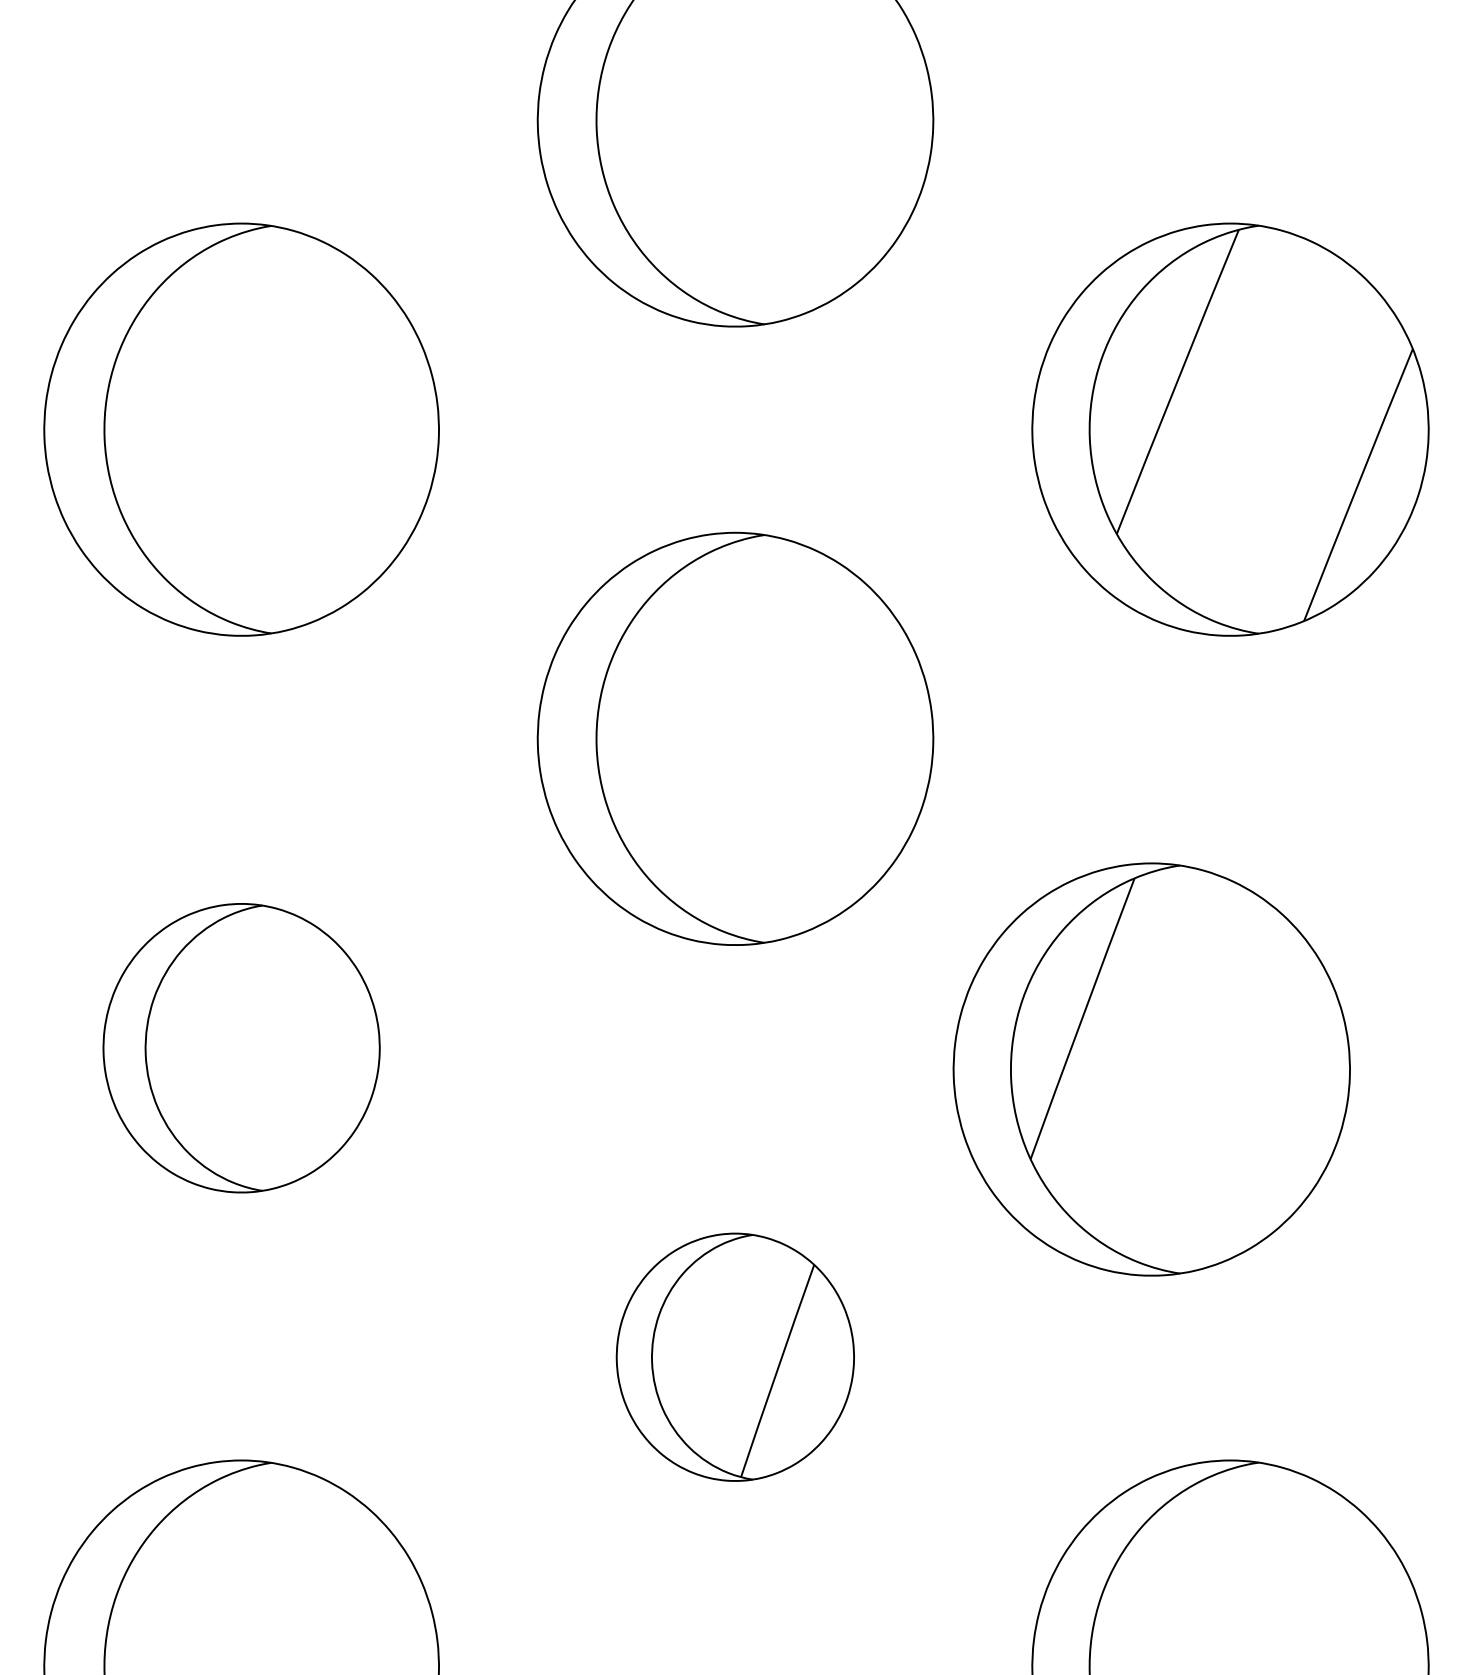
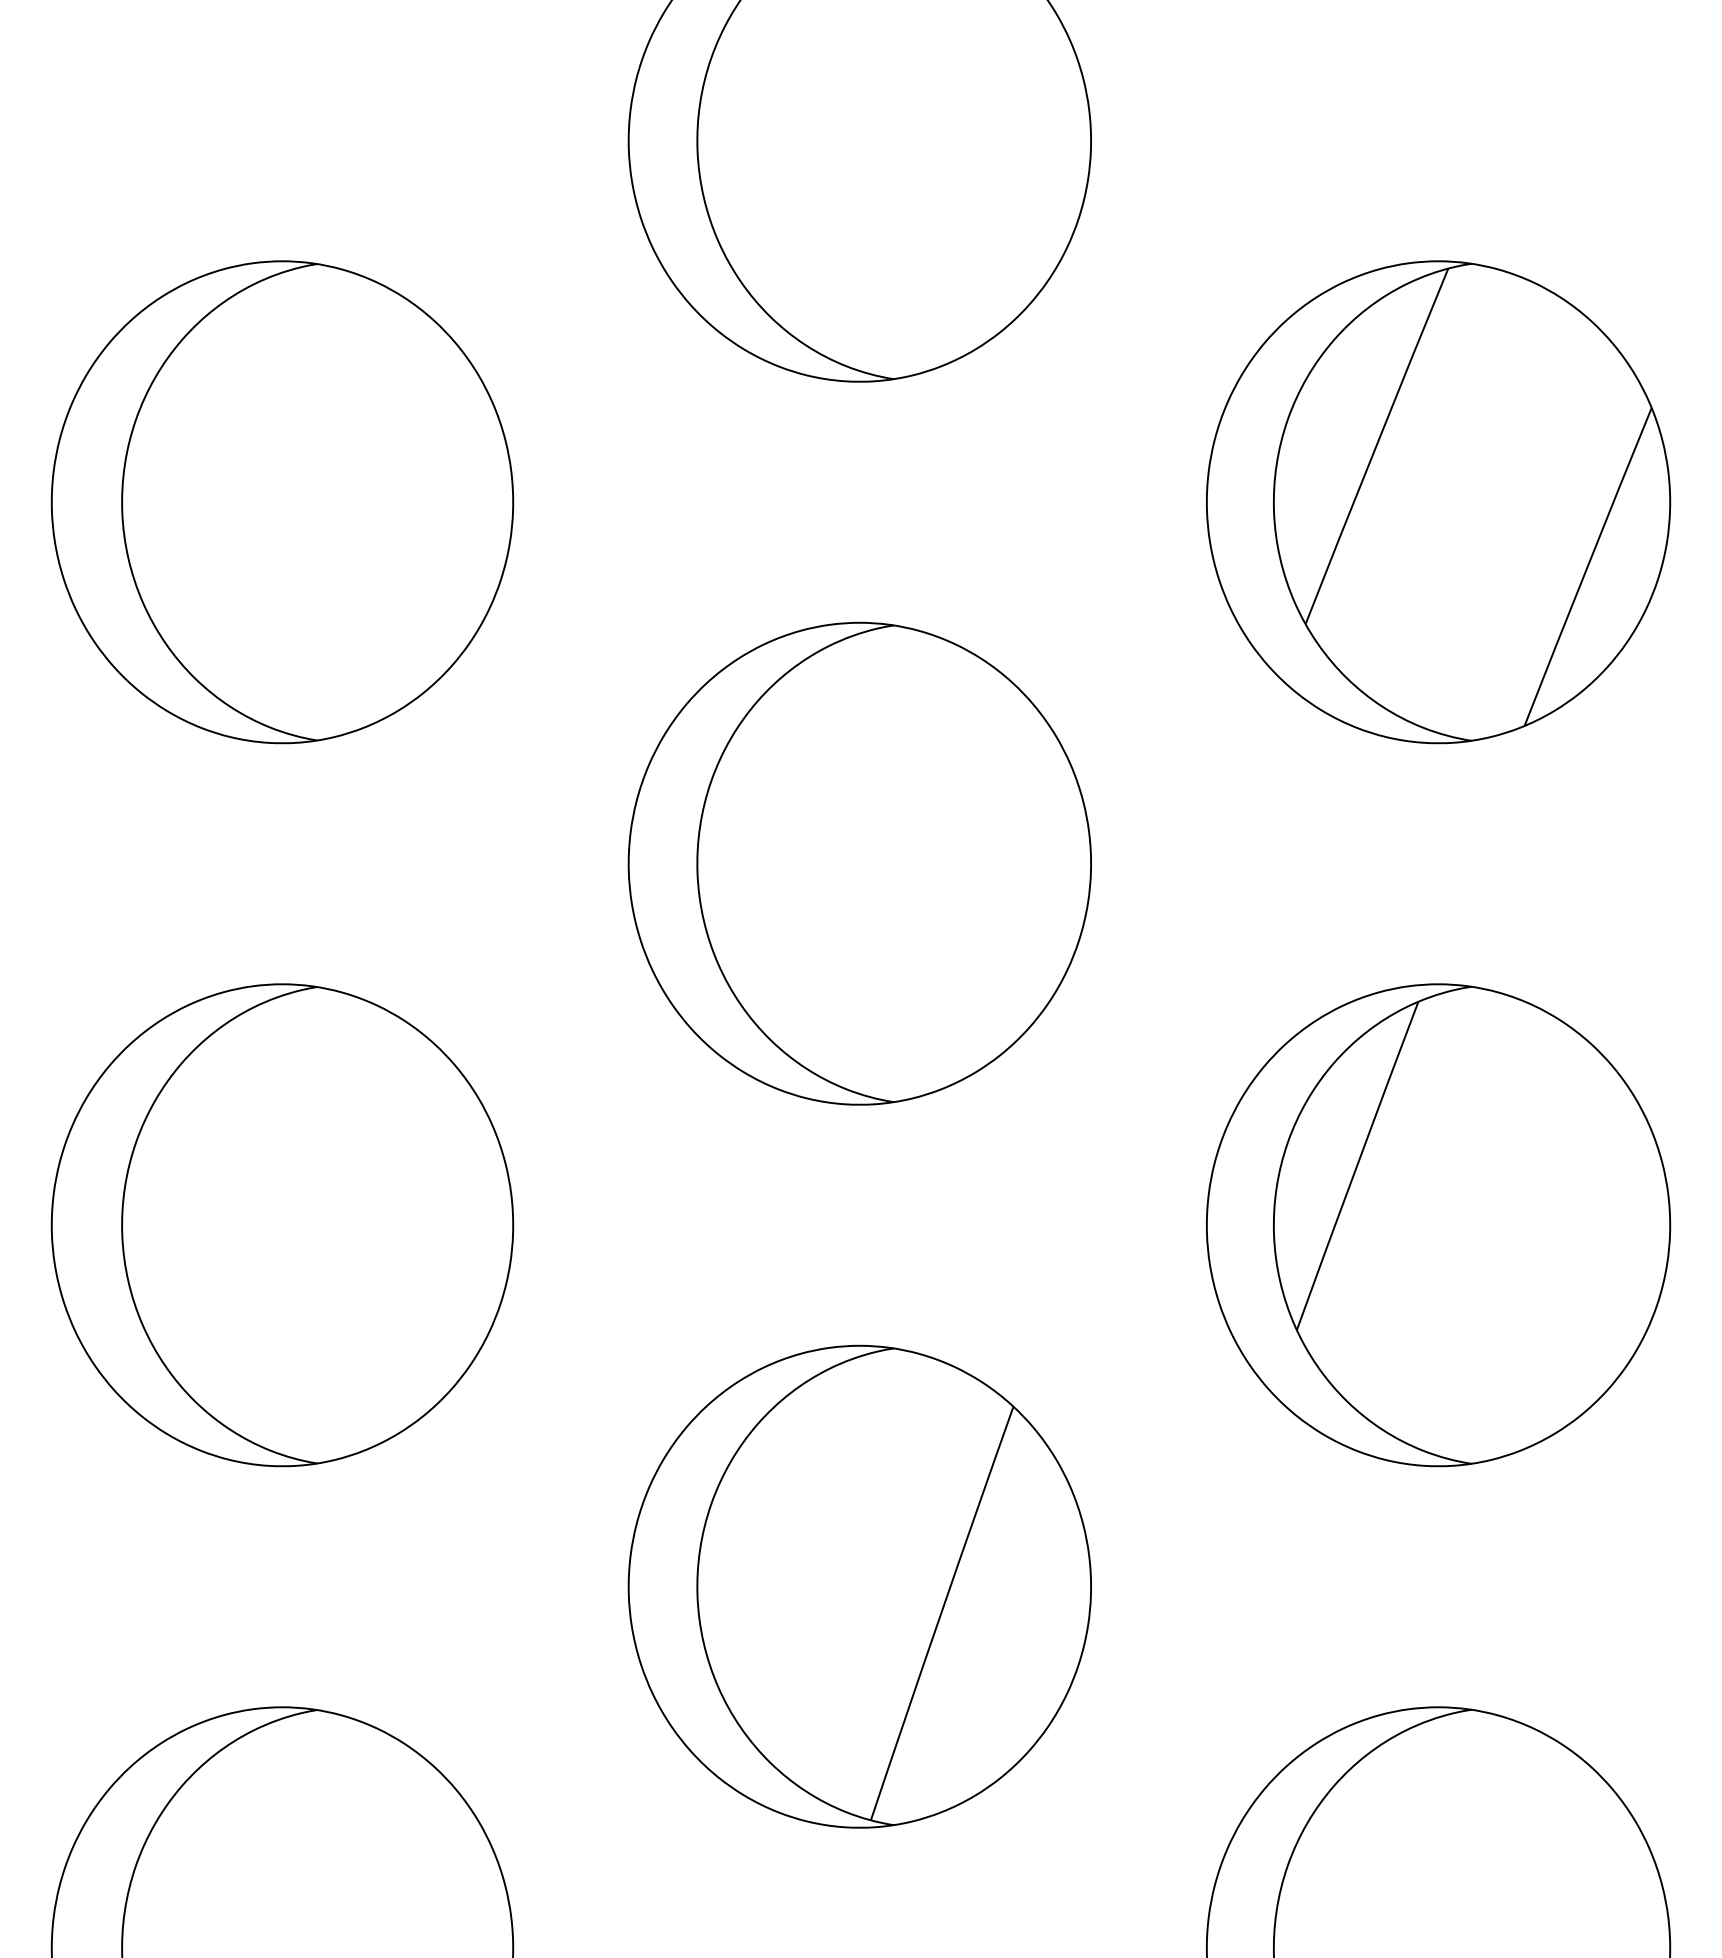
part: (241, 1048) -> (282, 1225), size x1.43
part: (1151, 1069) -> (1438, 1225), moved
part: (735, 1357) -> (859, 1586), size x1.67

